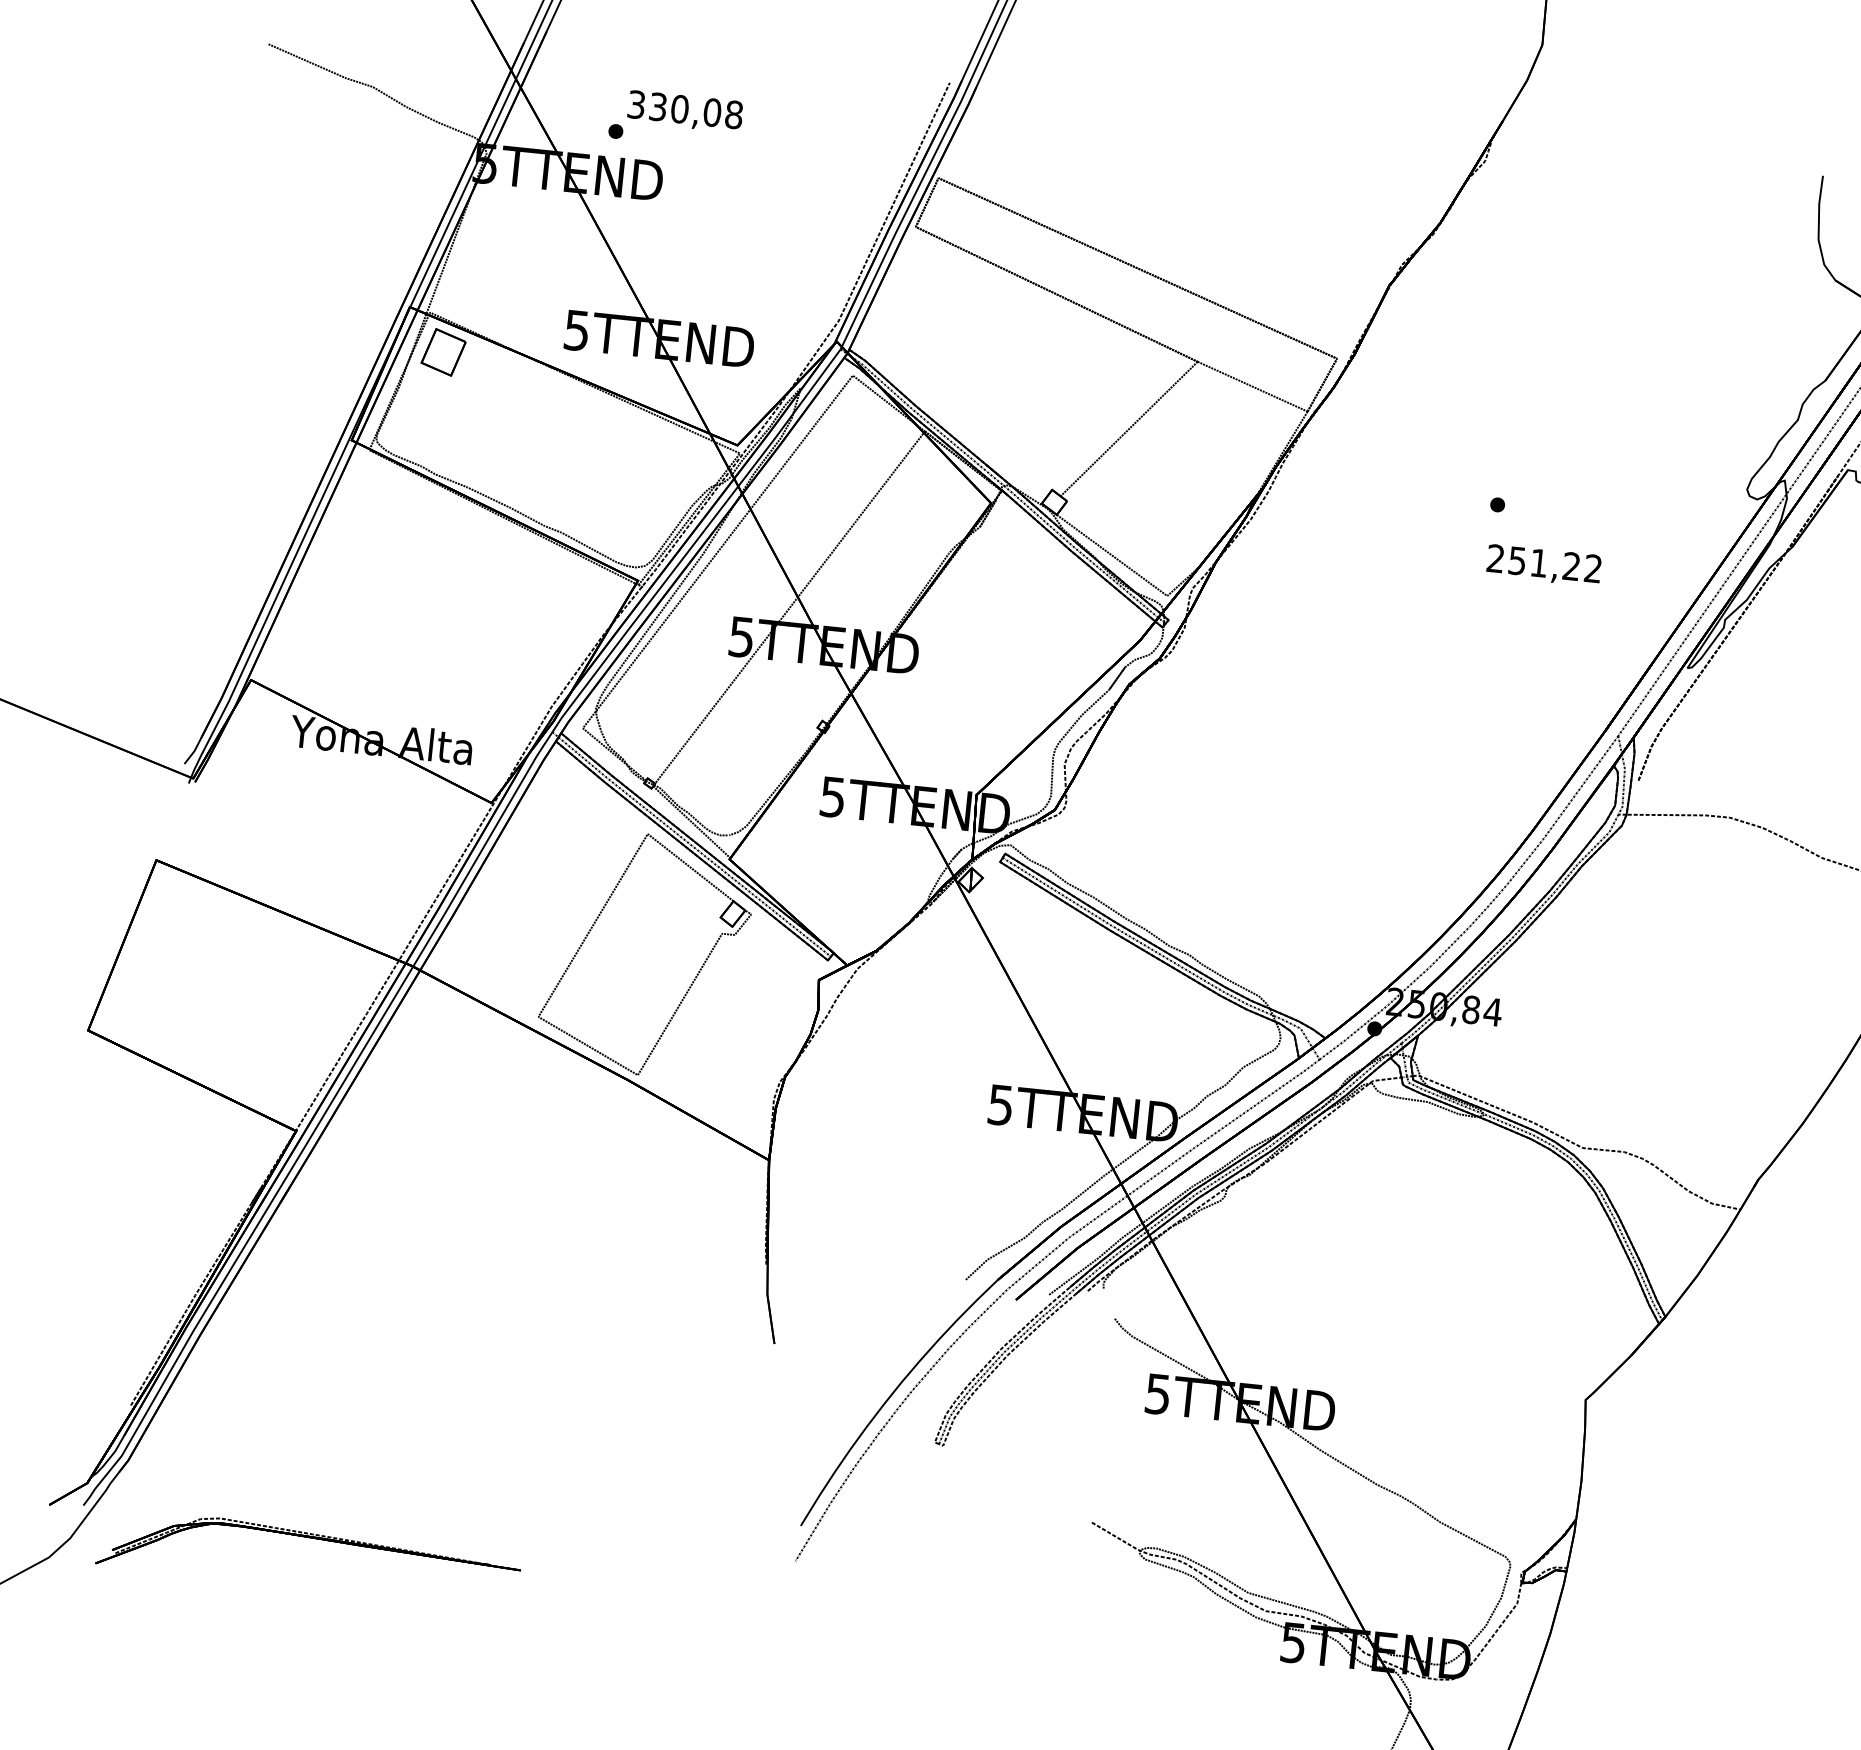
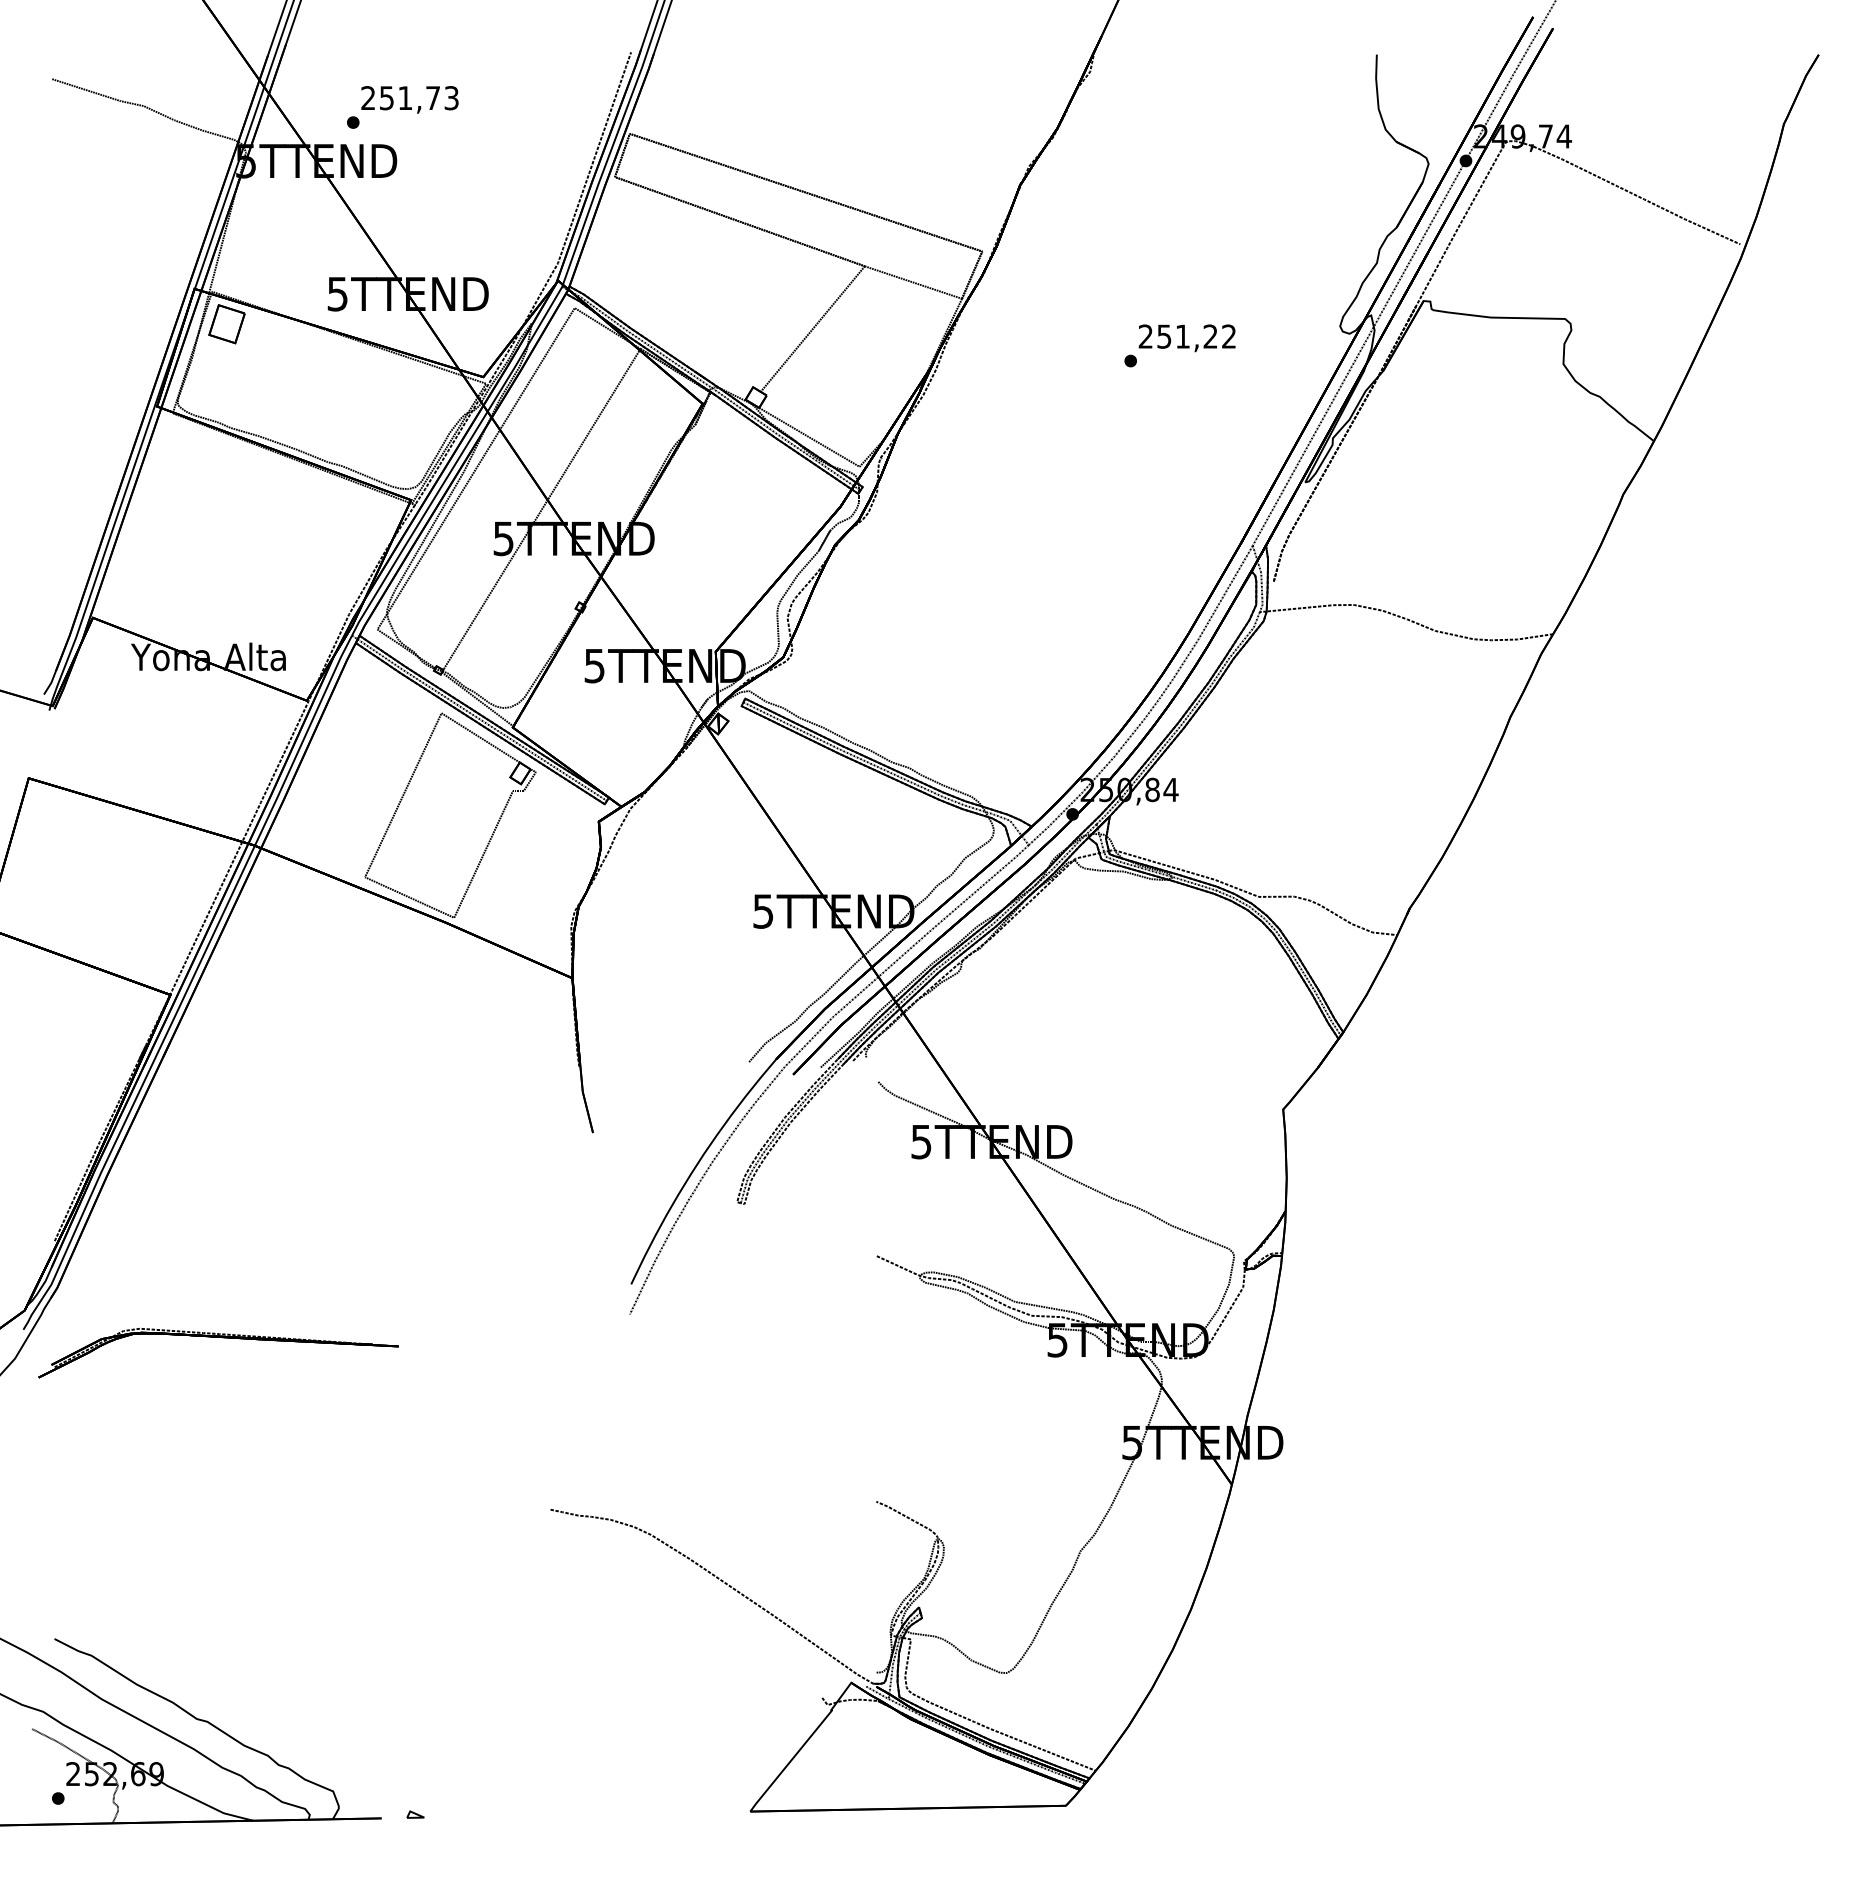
text: (684, 110) -> (409, 98), 330,08 -> 251,73
text: (1543, 565) -> (1186, 338), moved

